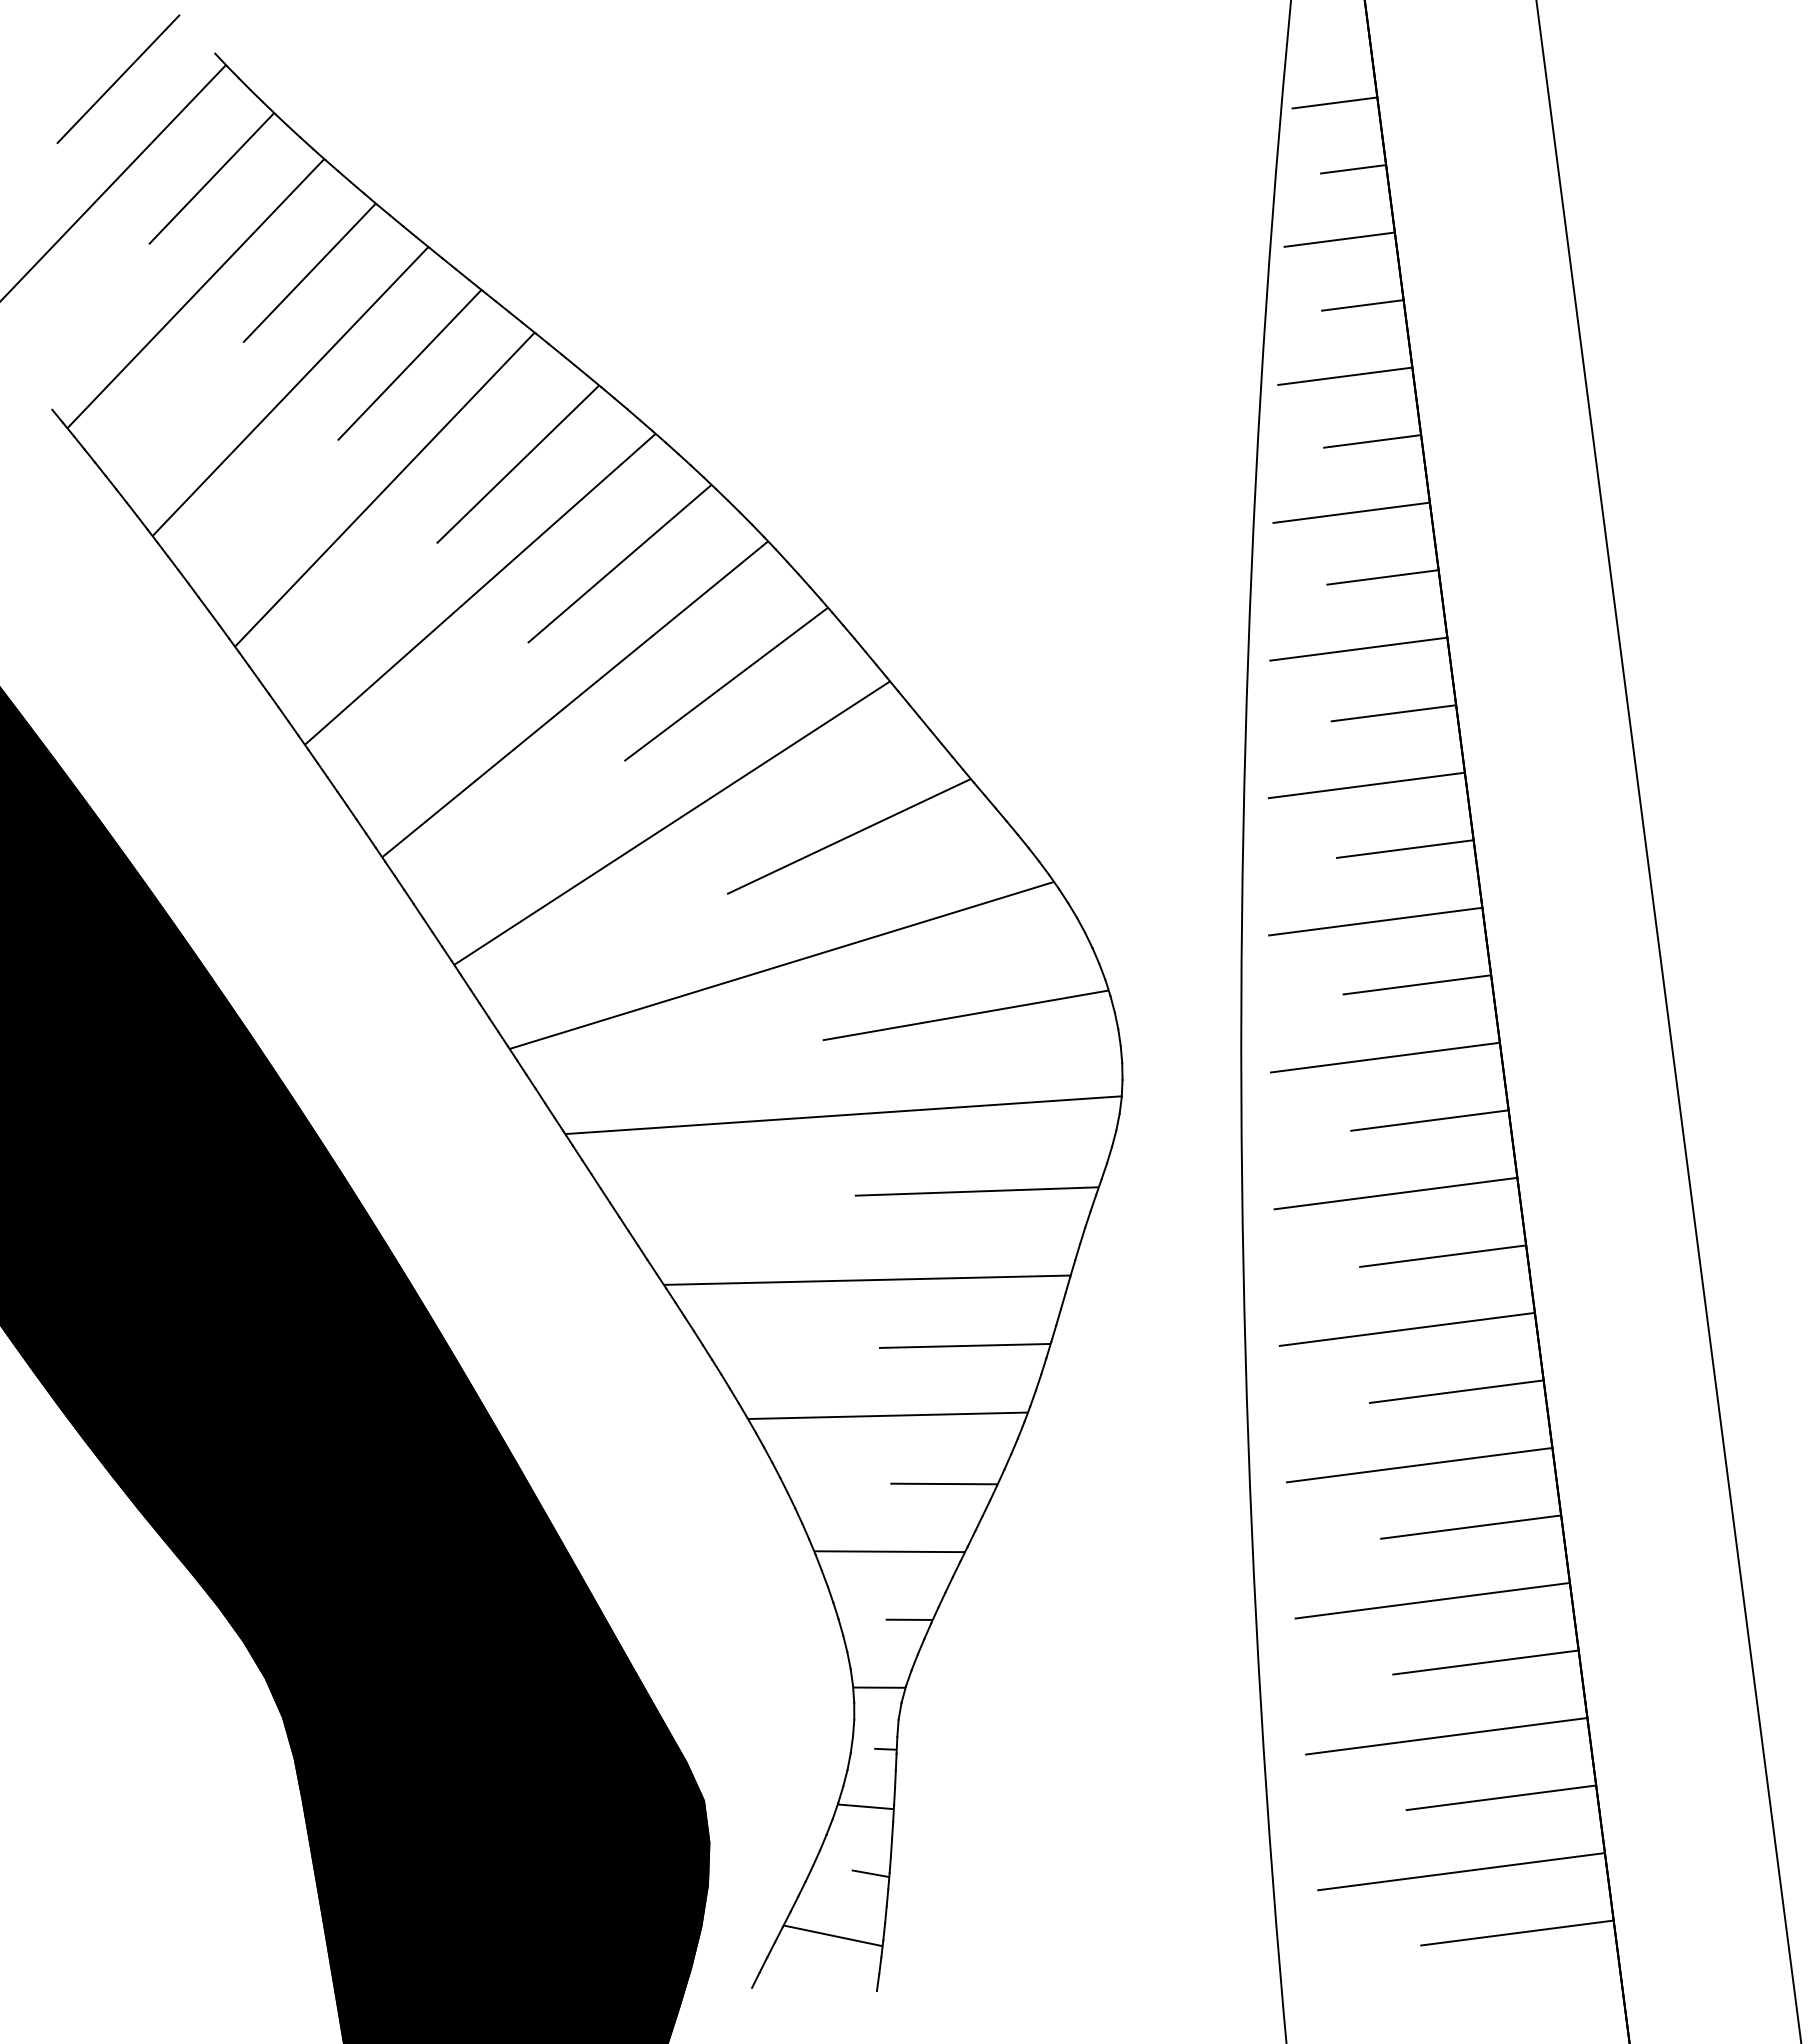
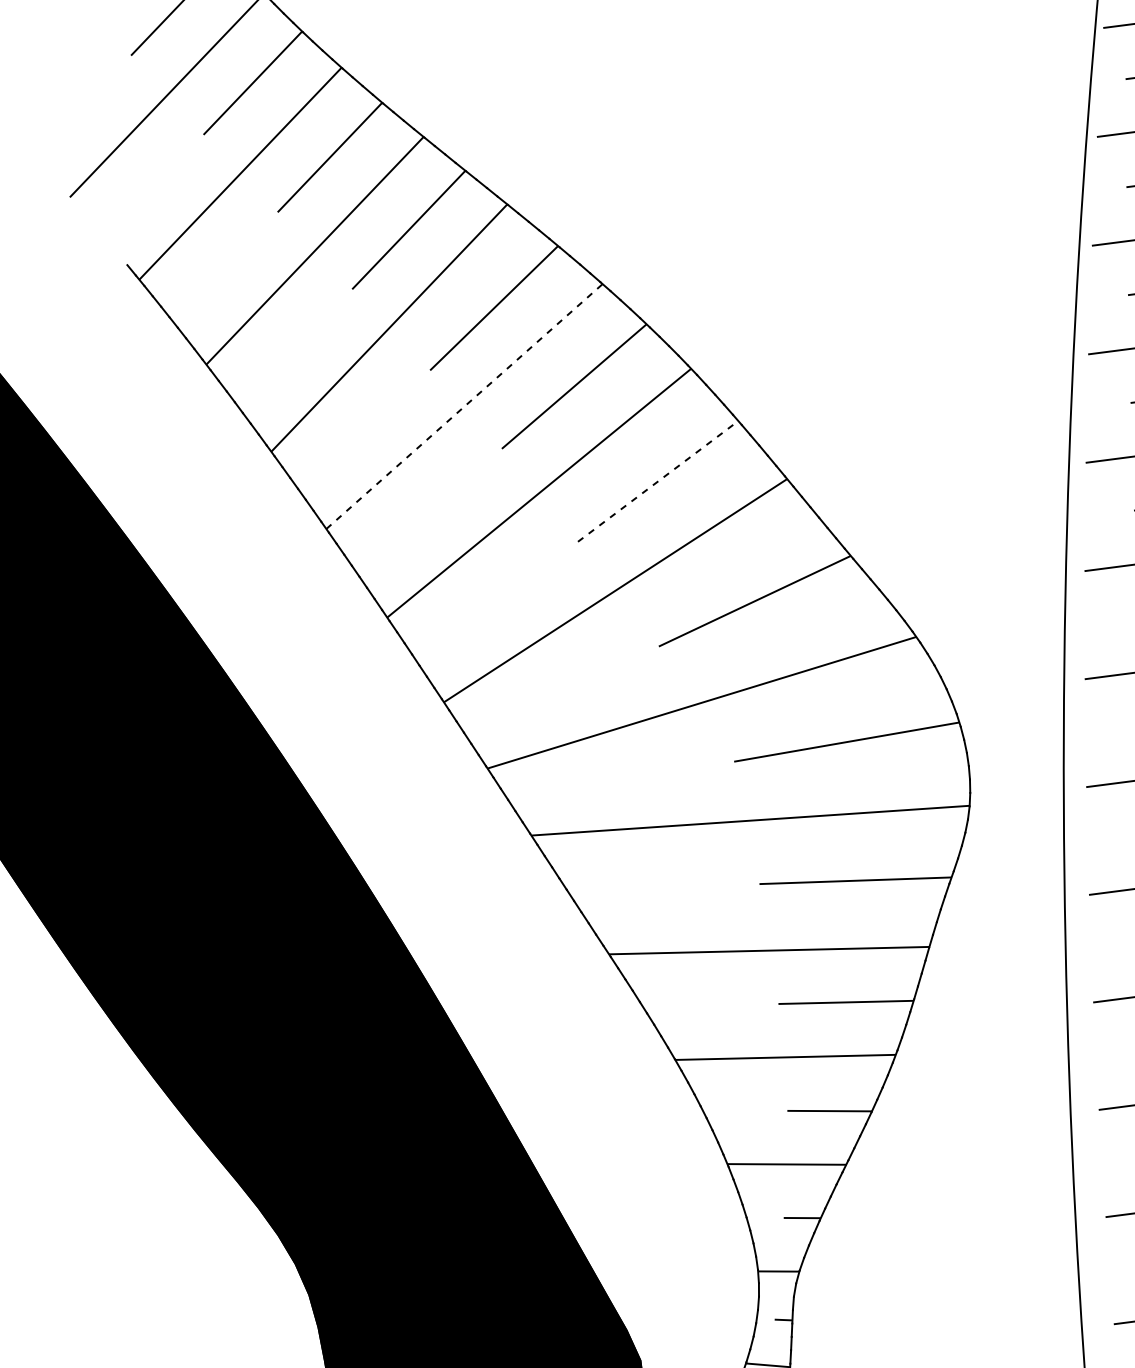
line: (480, 588) -> (464, 405), solid -> dashed
line: (726, 684) -> (658, 481), solid -> dashed

